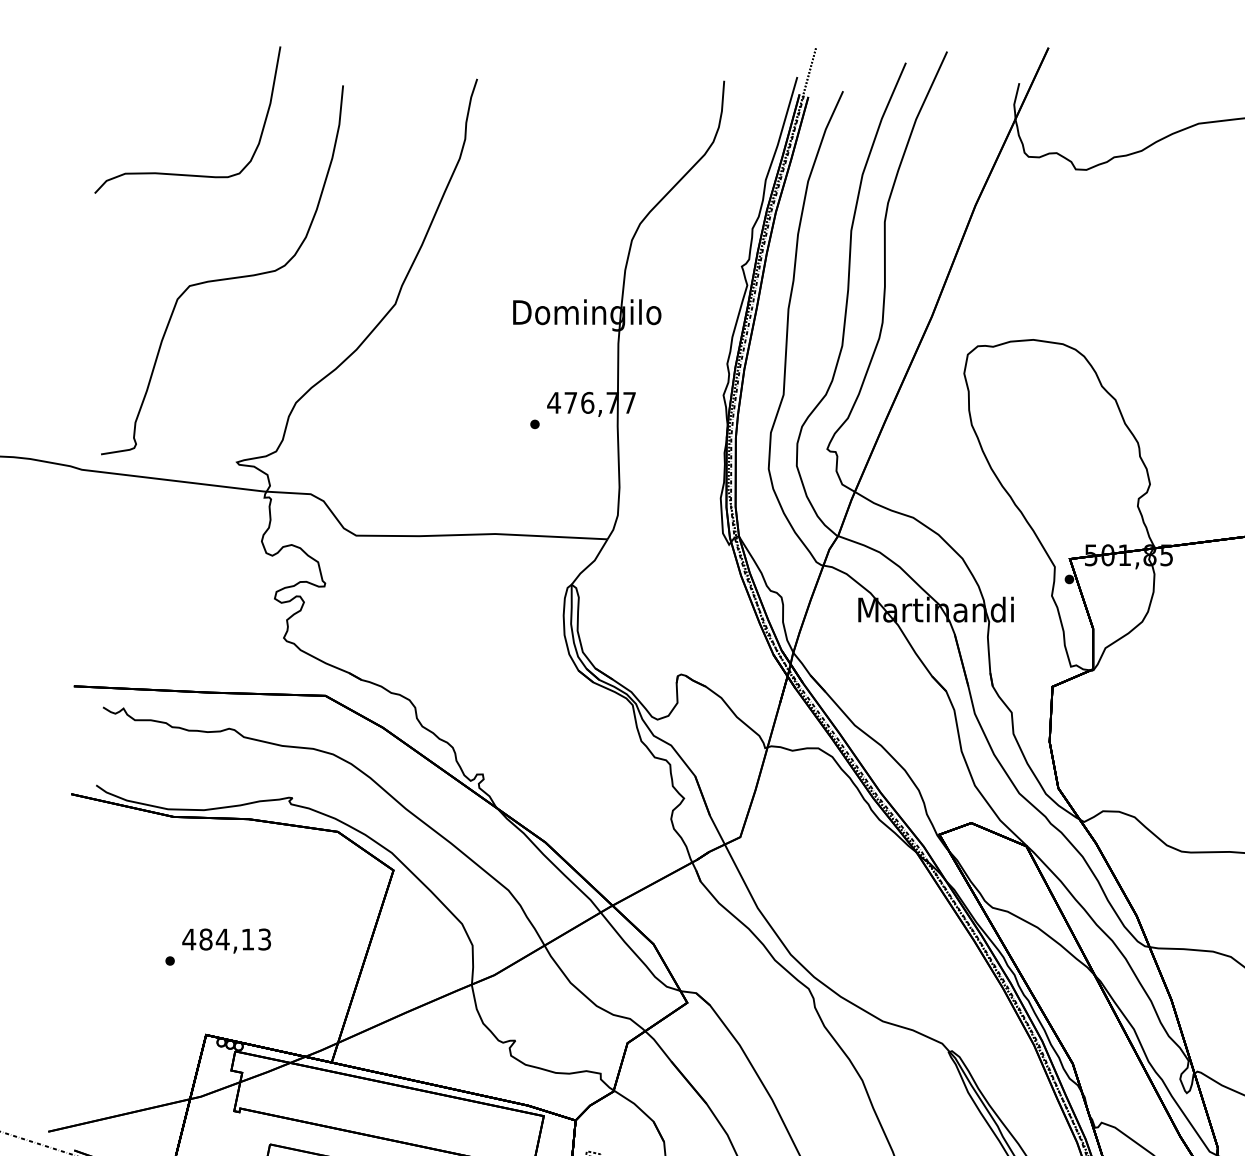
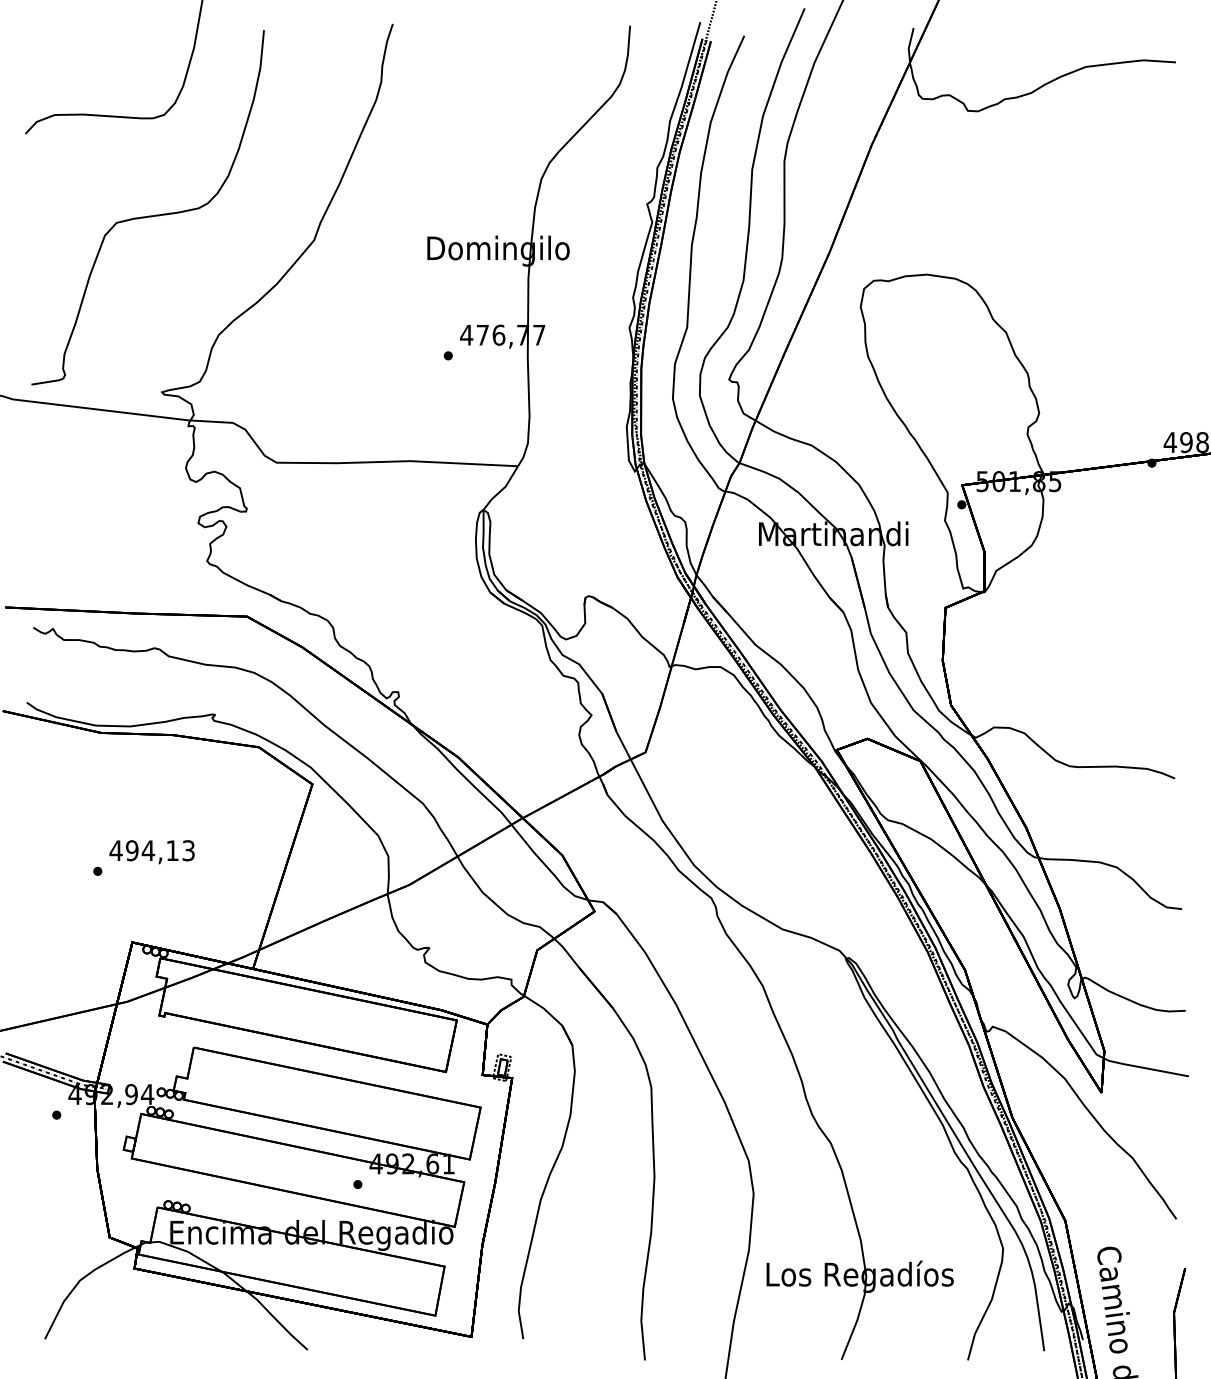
text: (206, 939) -> (132, 850), 484,13 -> 494,13

